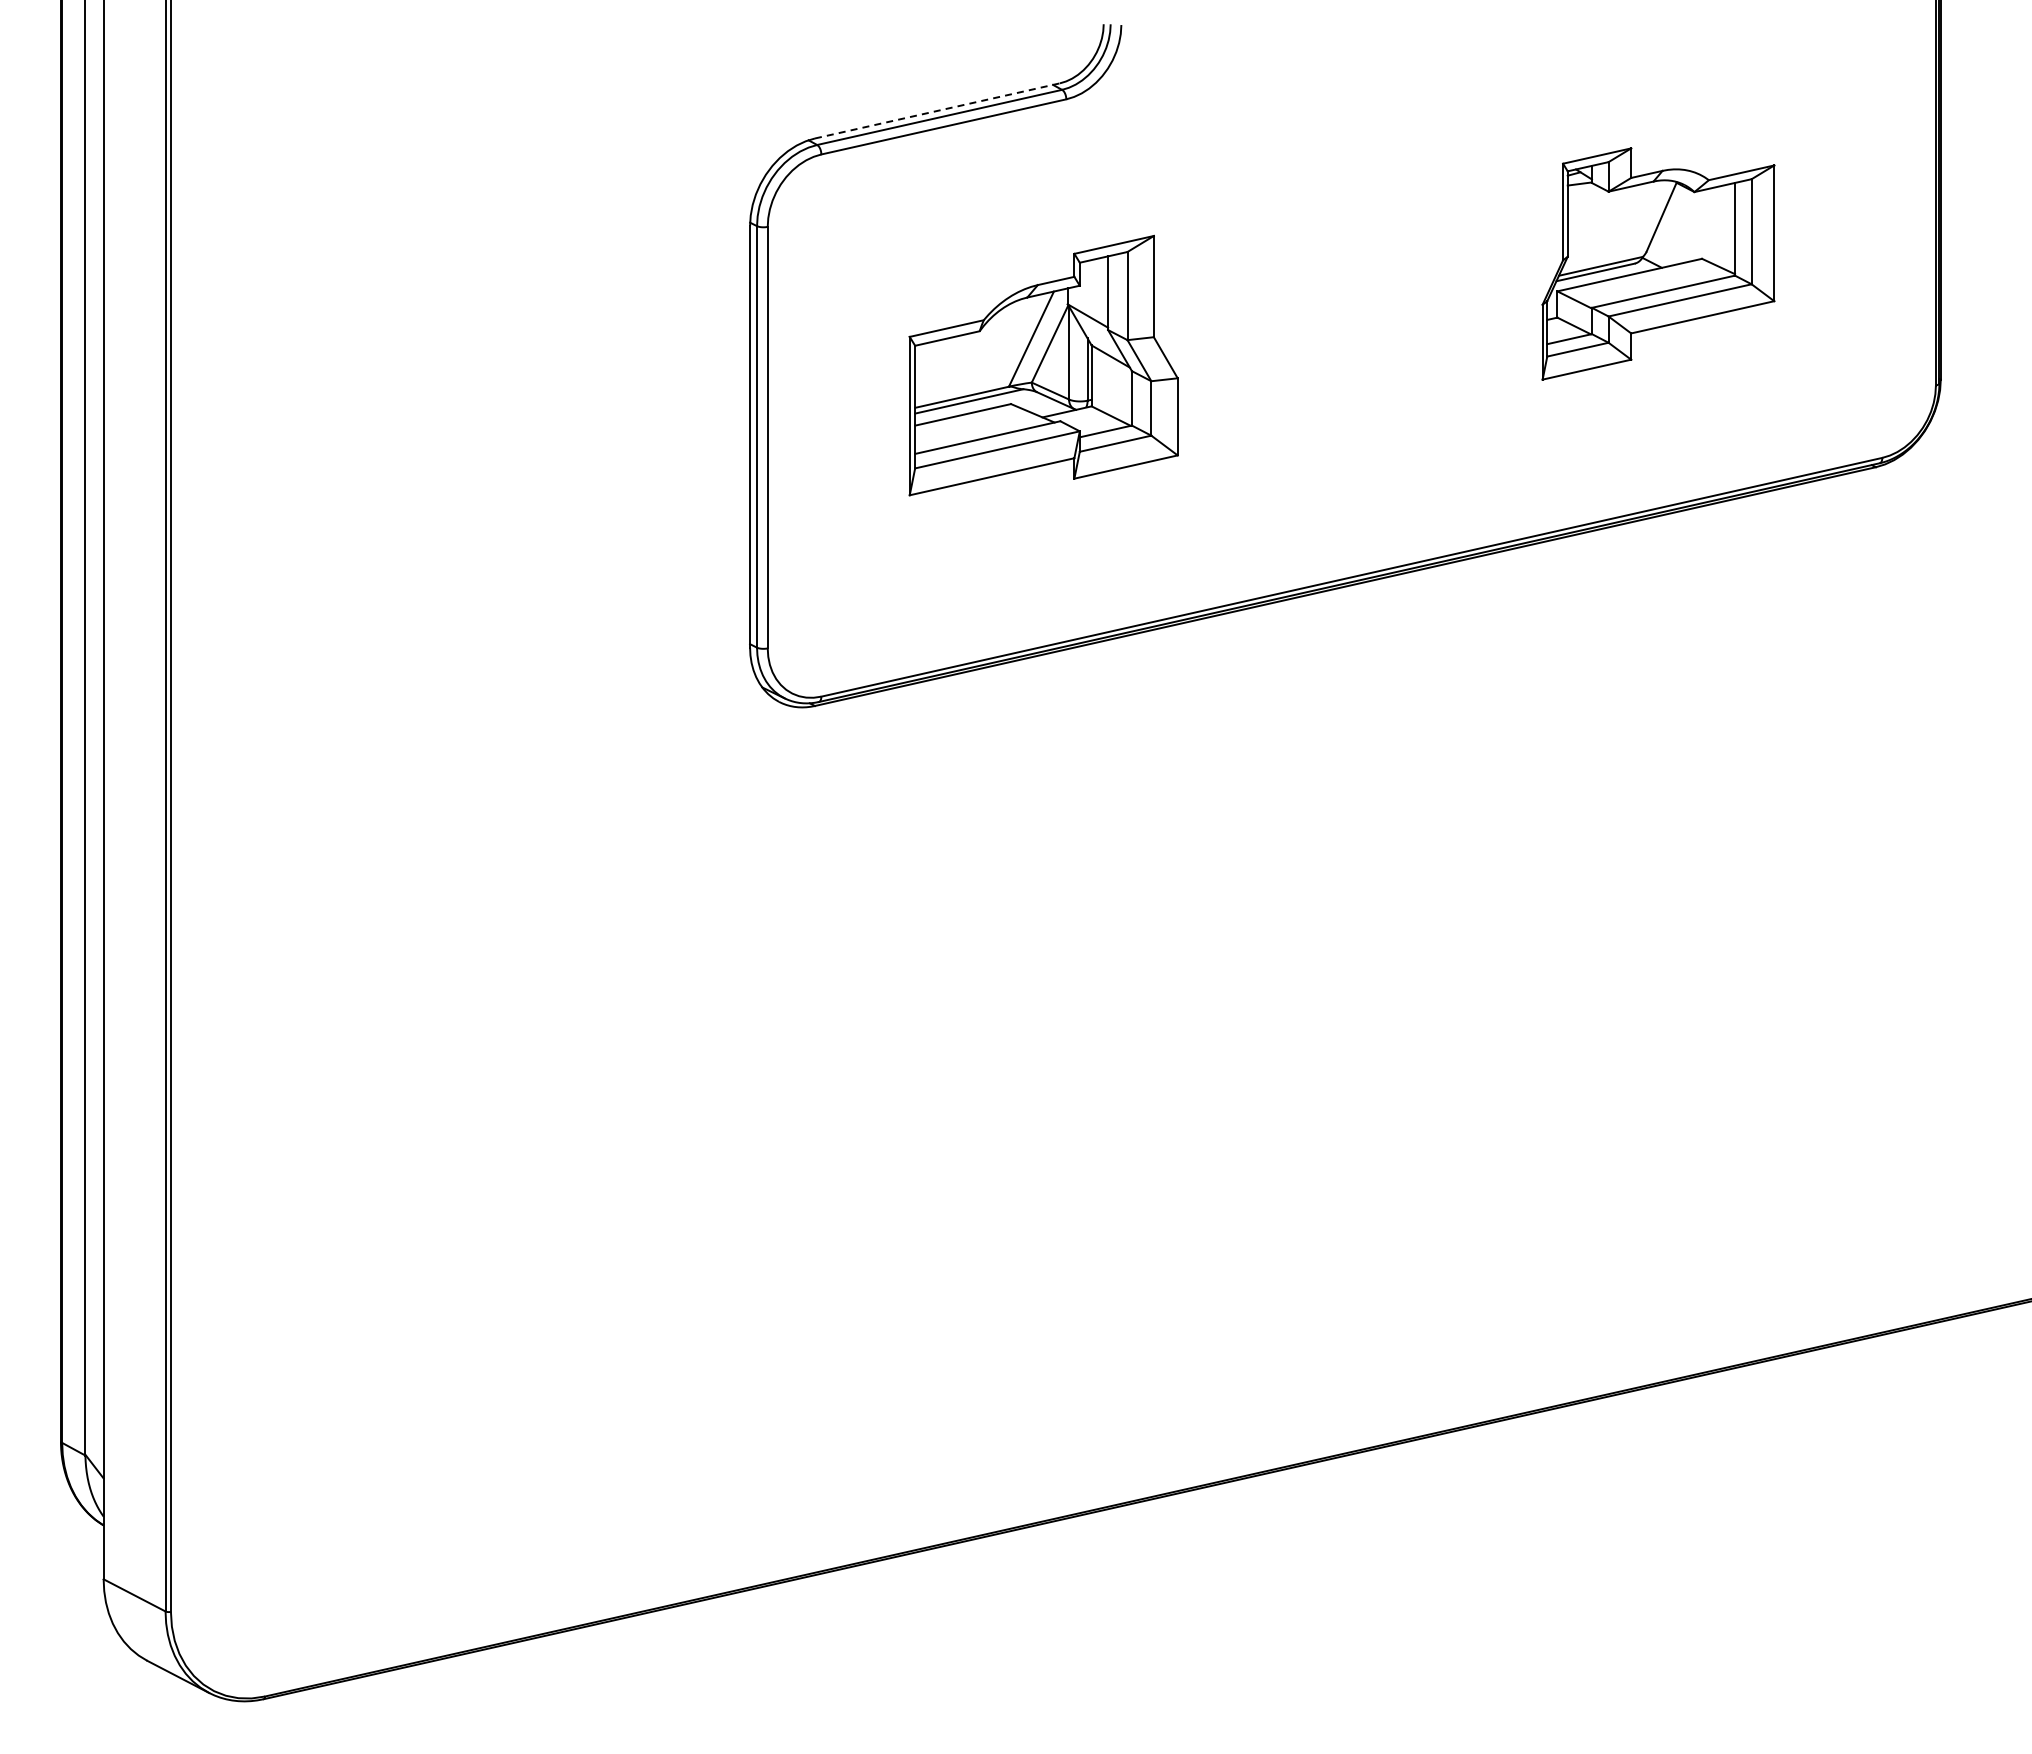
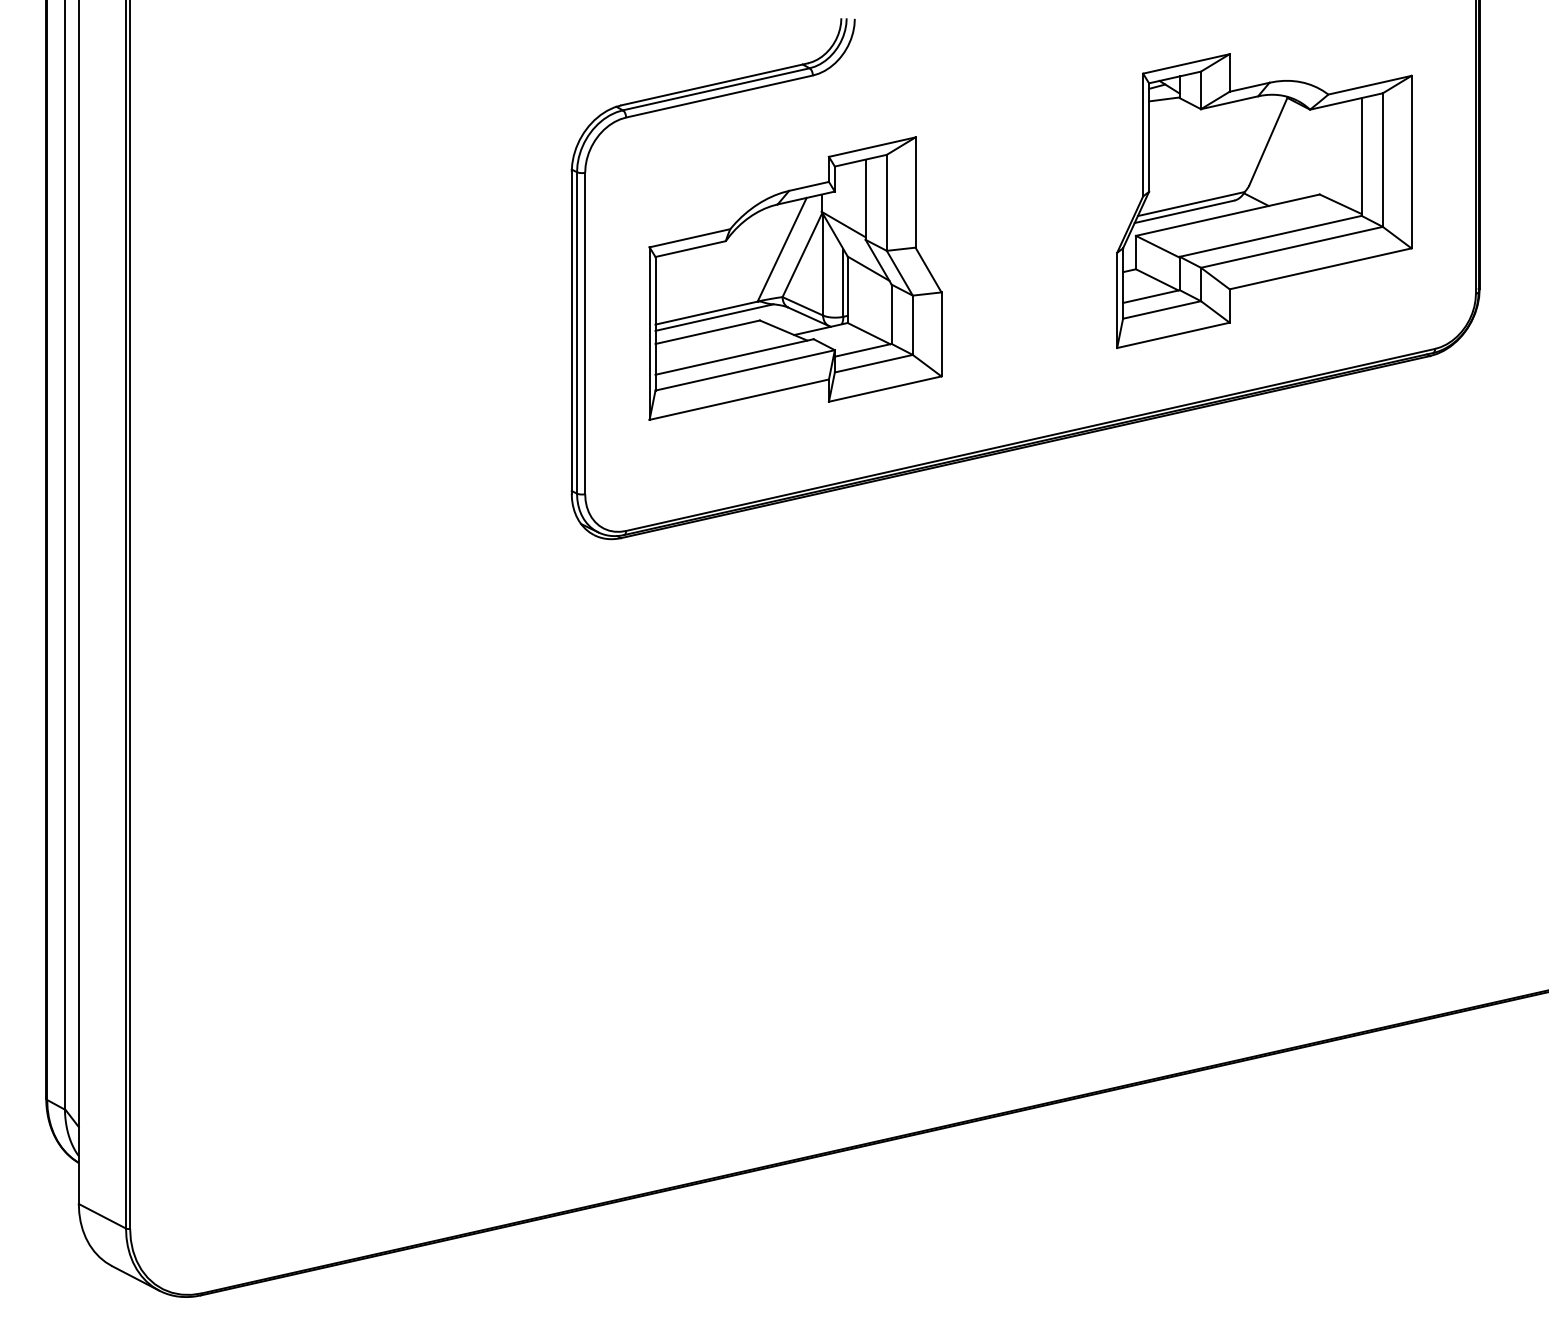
line: (937, 110) -> (714, 84), dashed -> solid
part: (1658, 263) -> (1264, 200), size x1.67
part: (1043, 365) -> (795, 278), size x1.43

